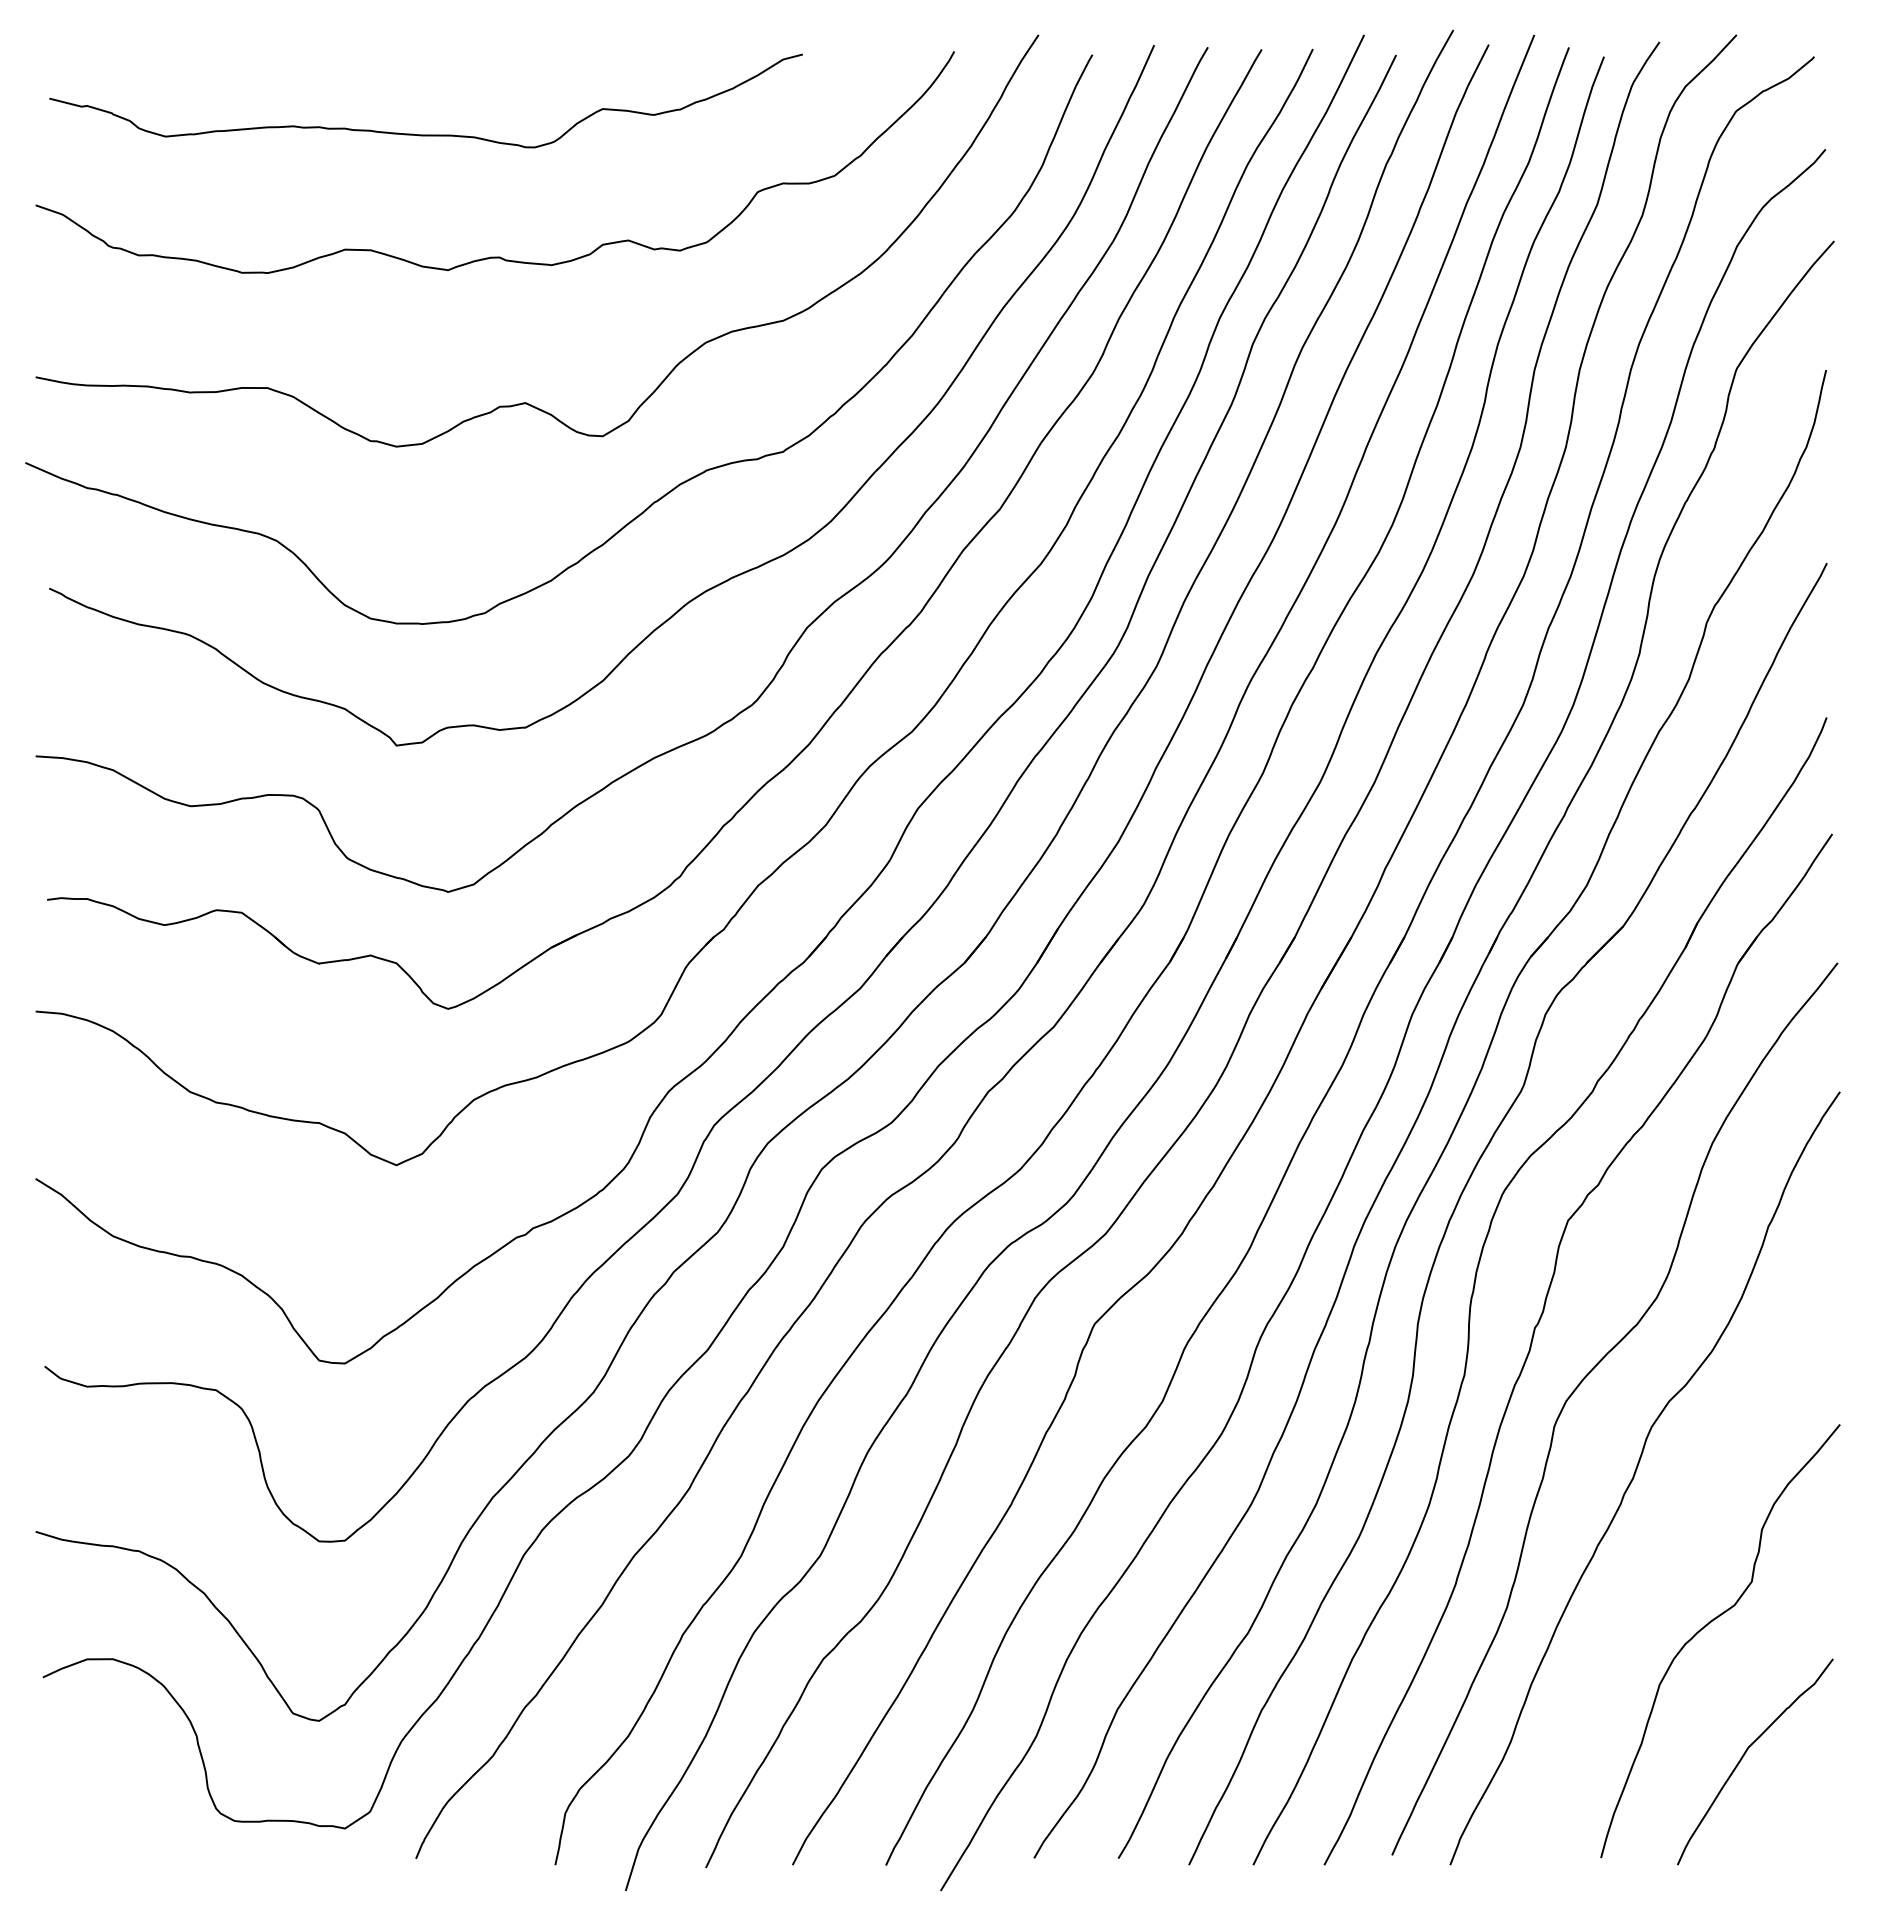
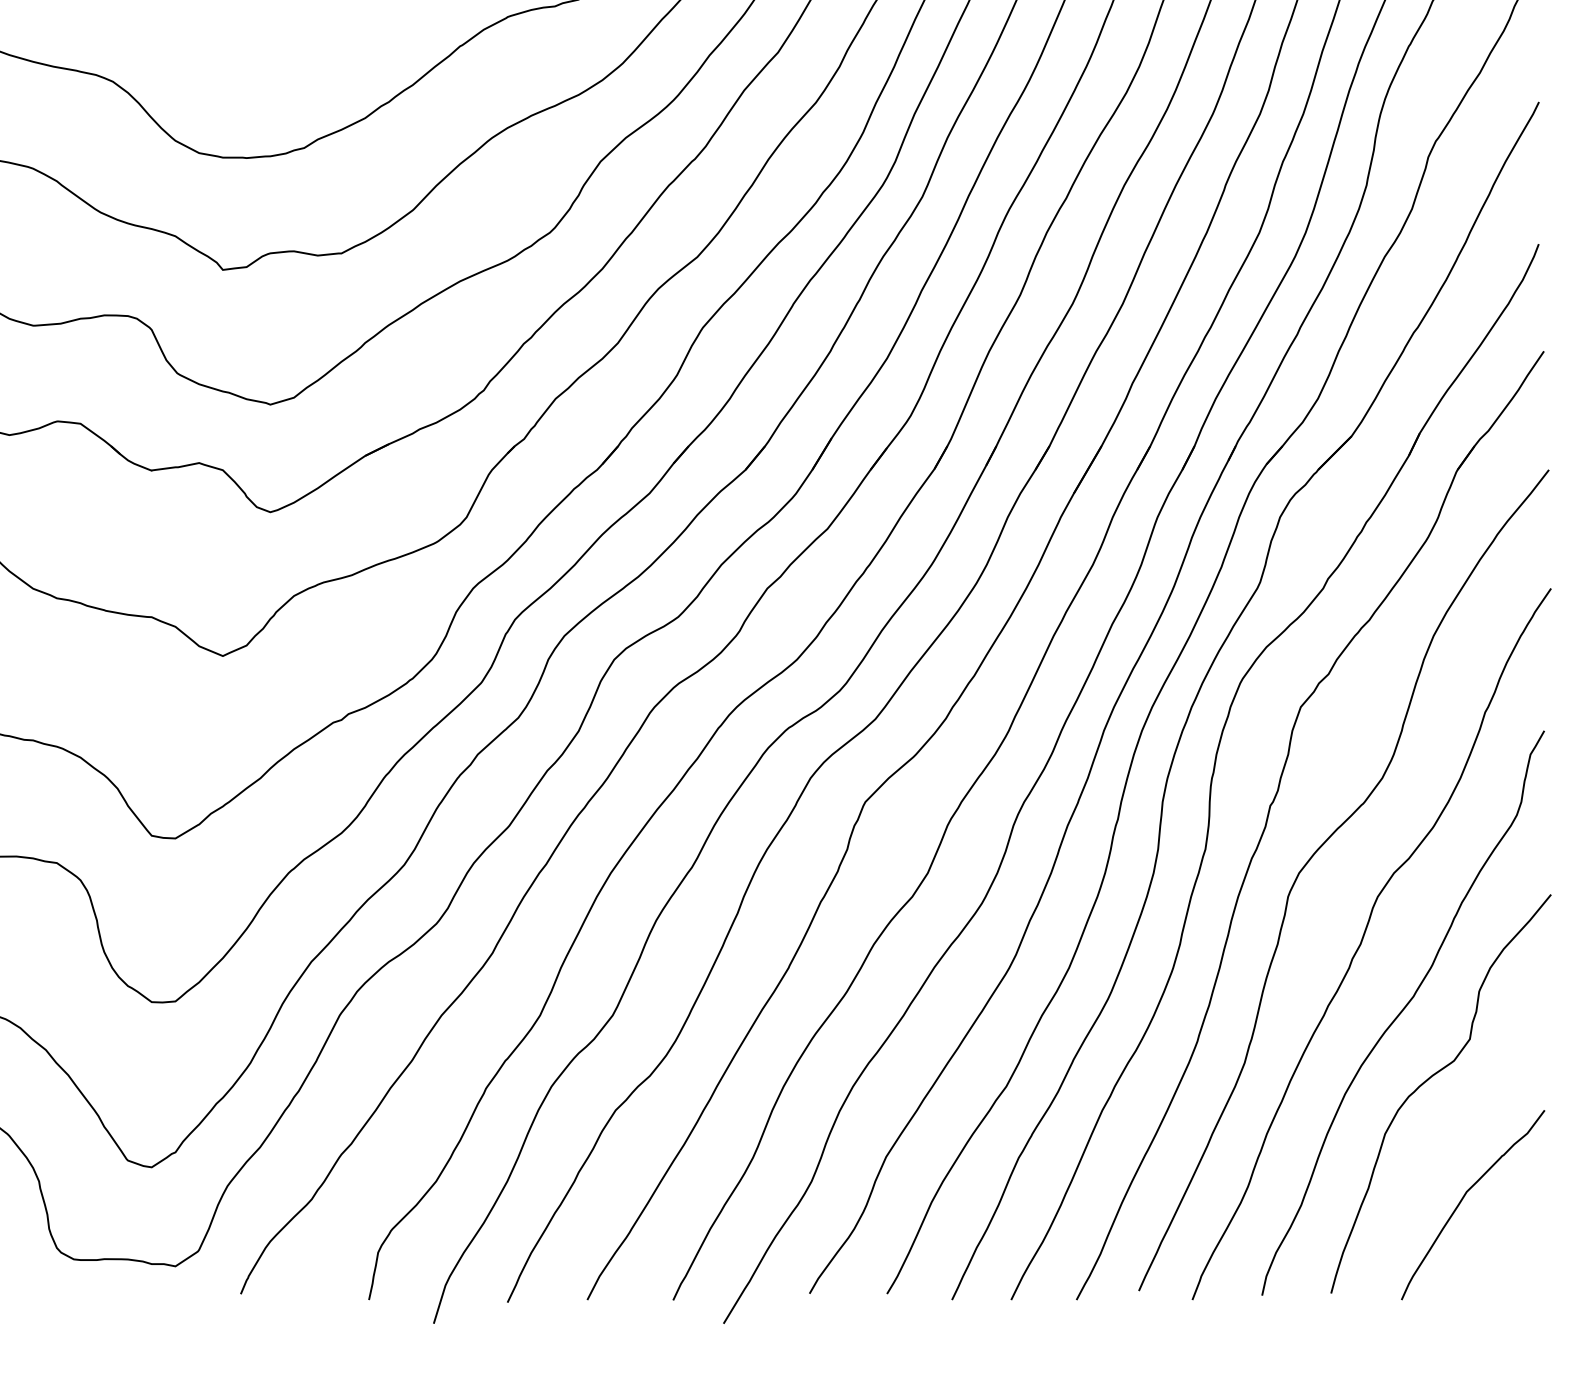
curve: (1678, 1552) -> (1402, 1012), added

